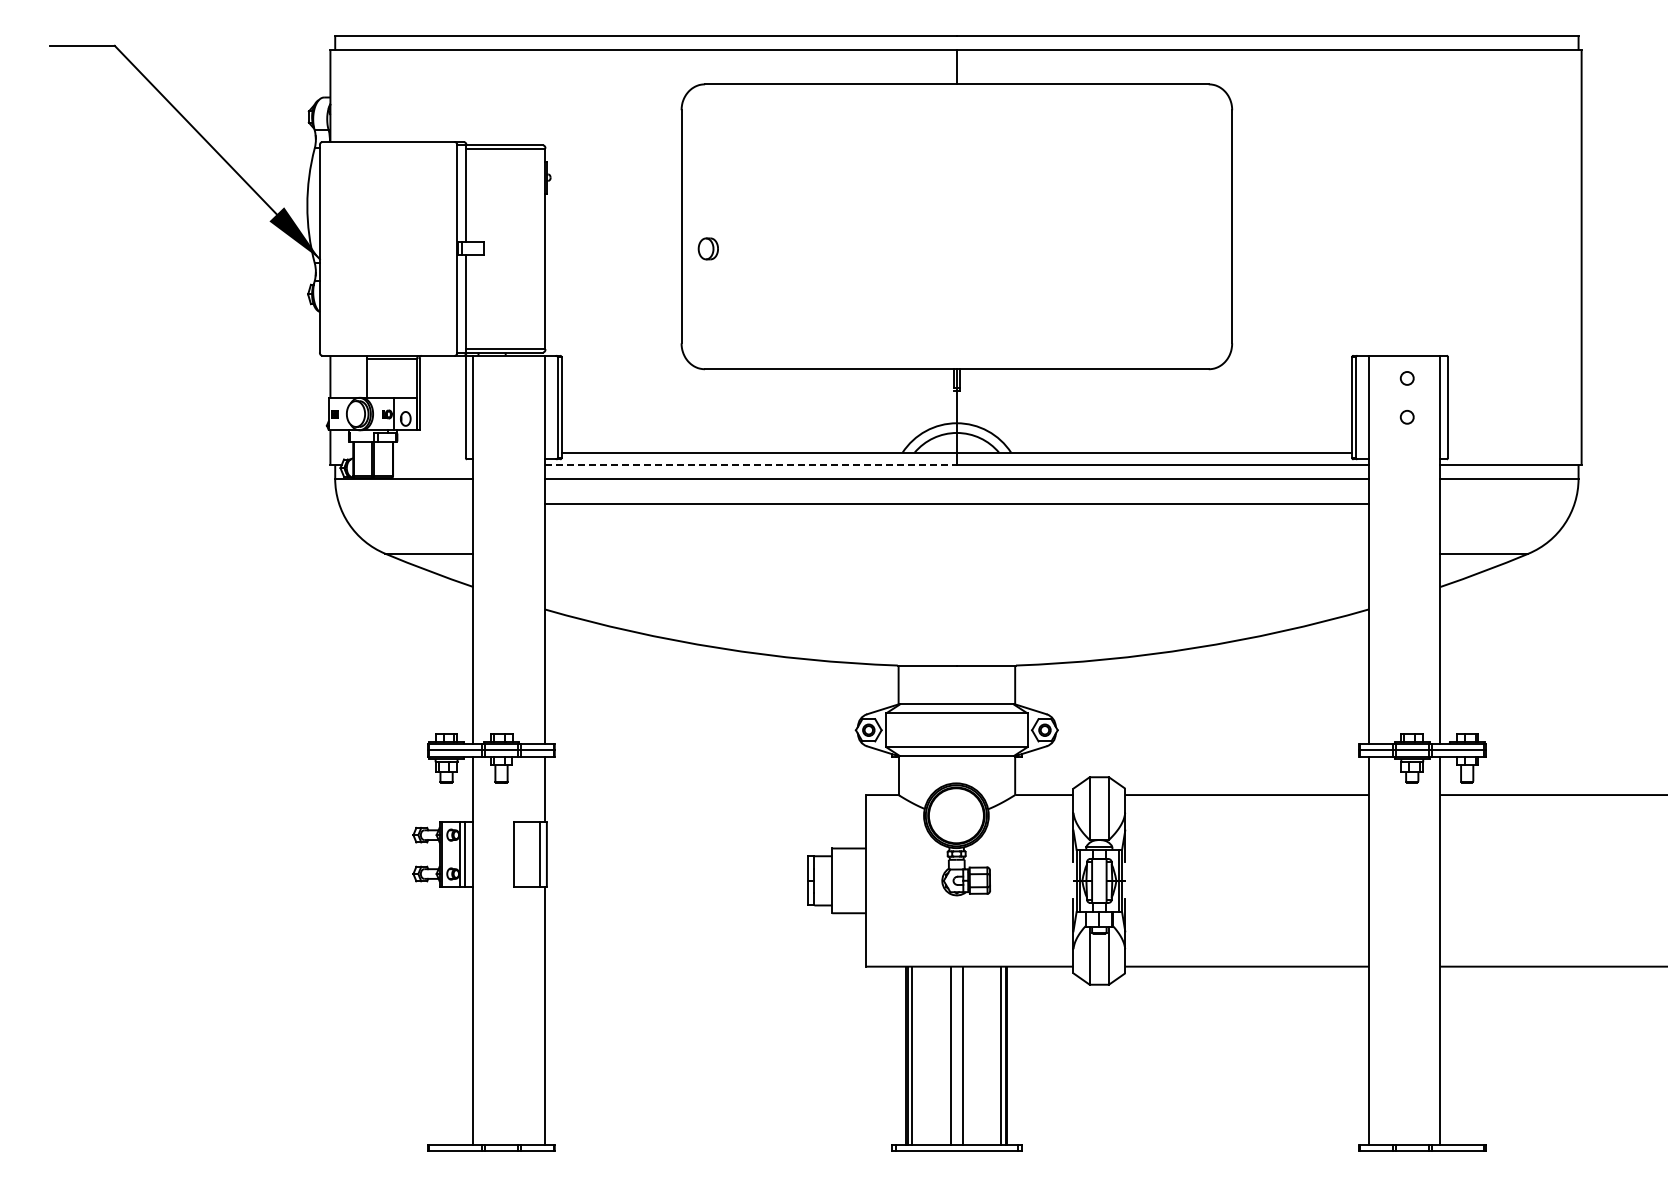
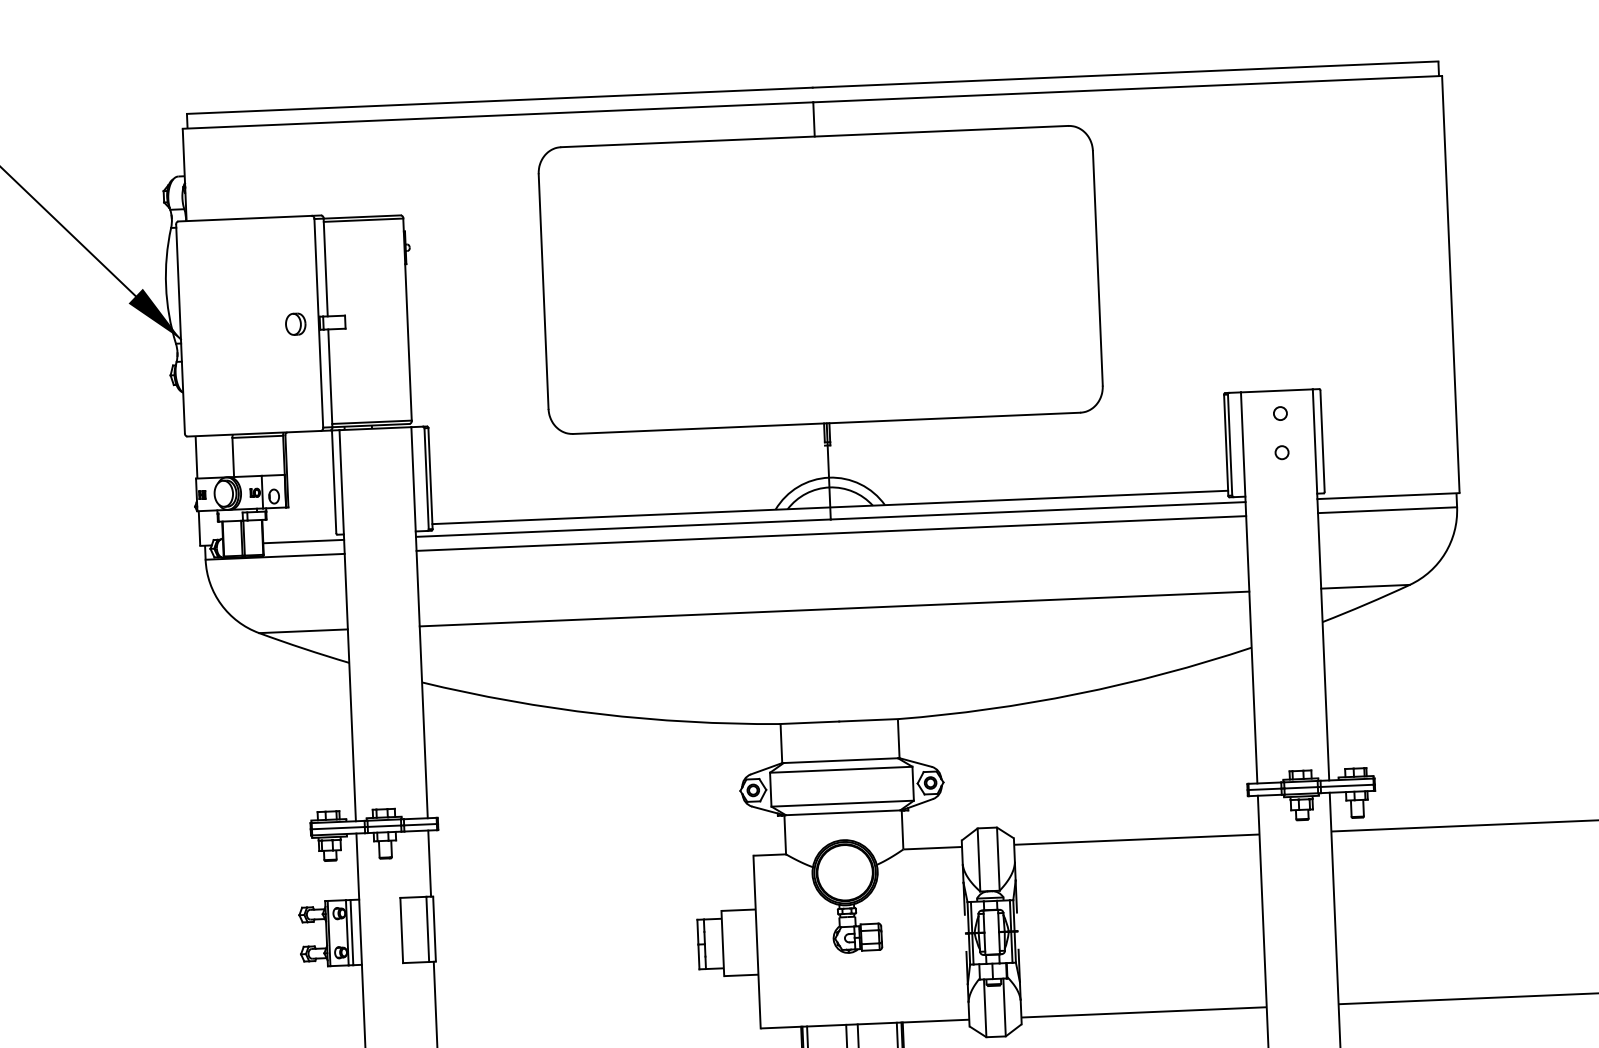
part: (707, 248) -> (294, 323), moved
line: (433, 464) -> (303, 541), added
line: (751, 464) -> (624, 527), dashed -> solid
line: (956, 503) -> (834, 608), moved

